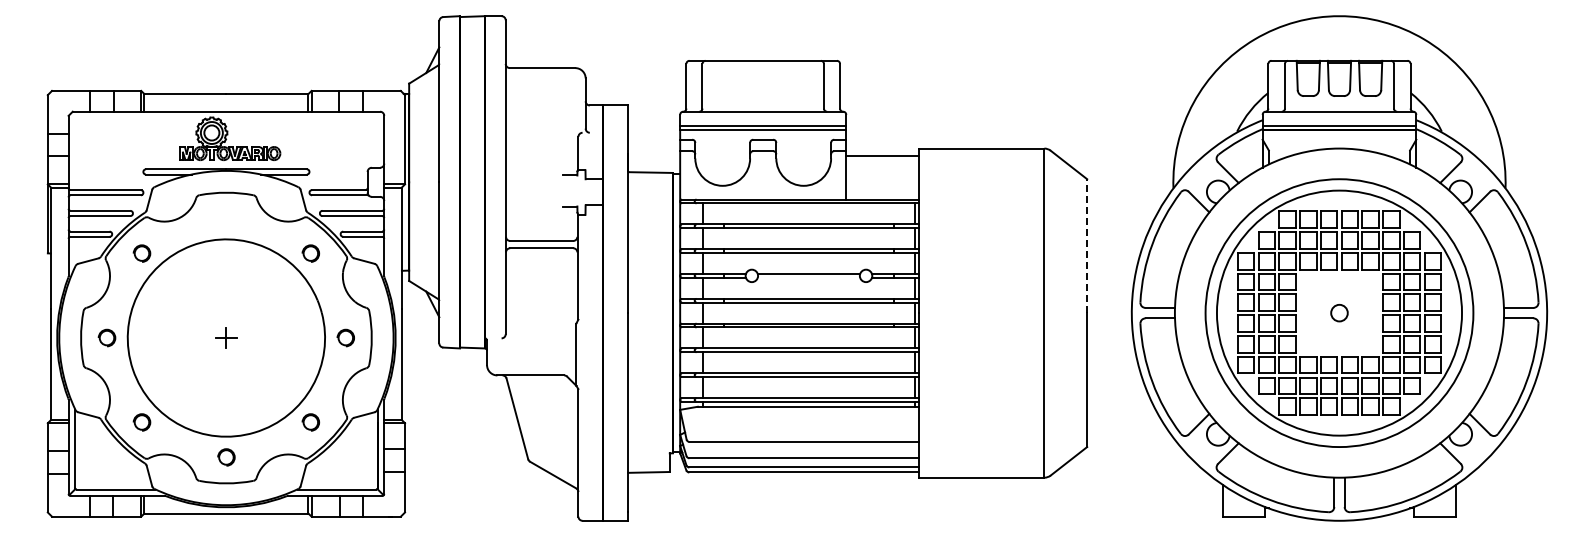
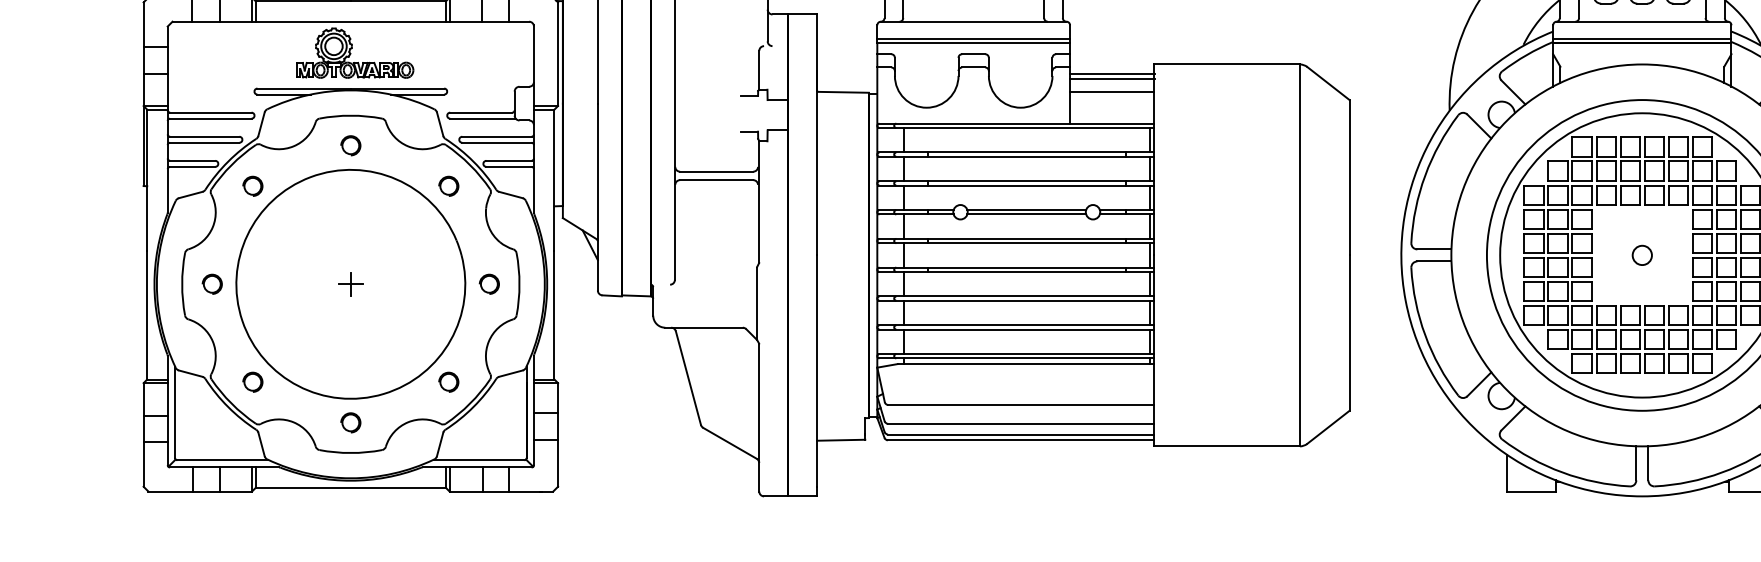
line: (882, 161) -> (1112, 79), added
line: (882, 171) -> (1112, 91), added
part: (226, 218) -> (350, 145), added
line: (1087, 246) -> (1349, 178), dashed -> solid
line: (808, 277) -> (1026, 214), added

